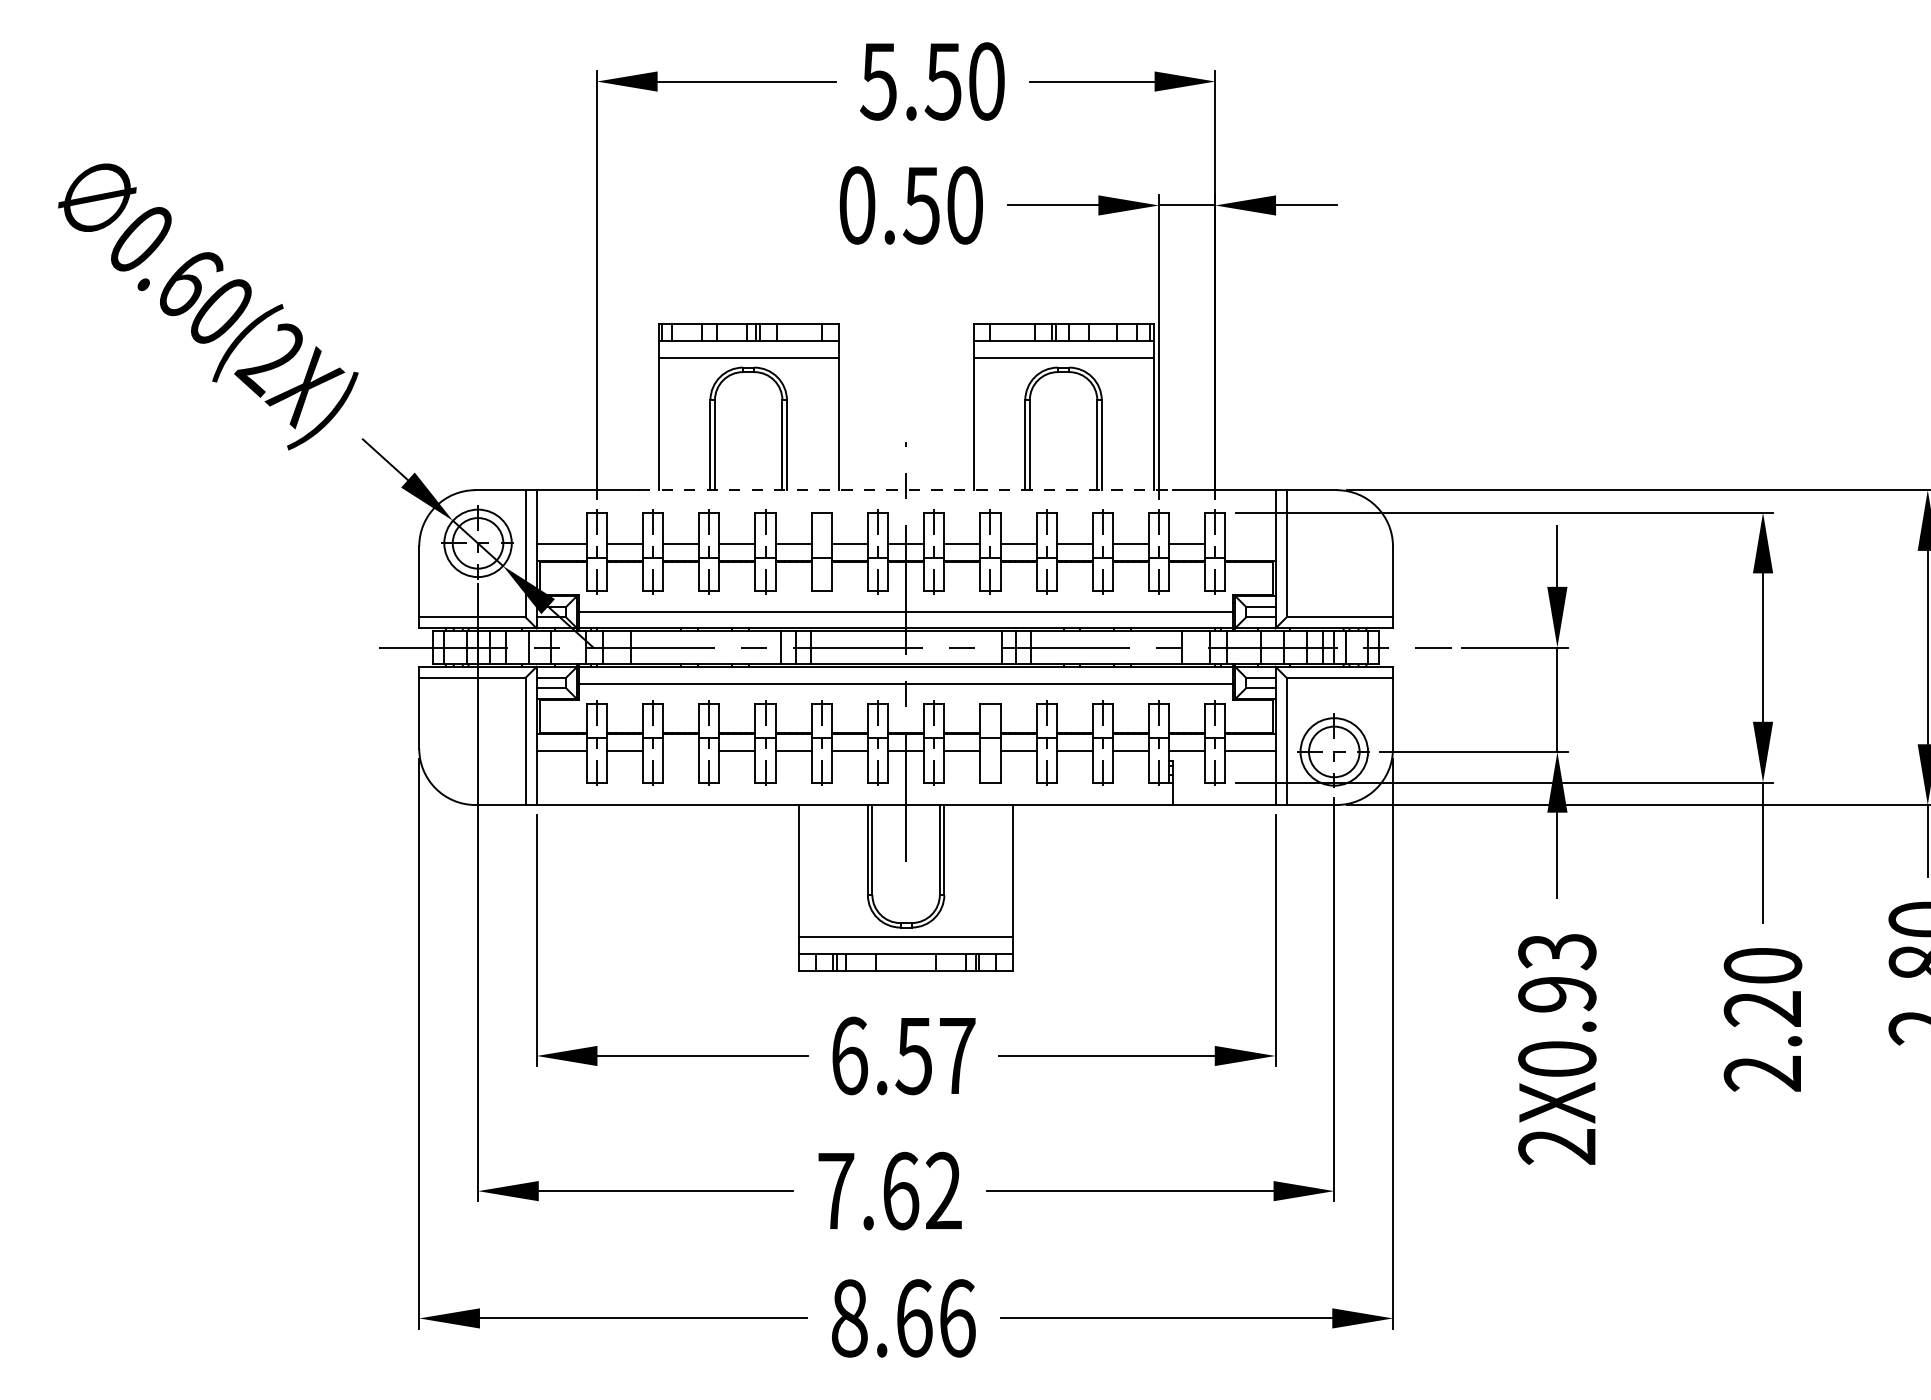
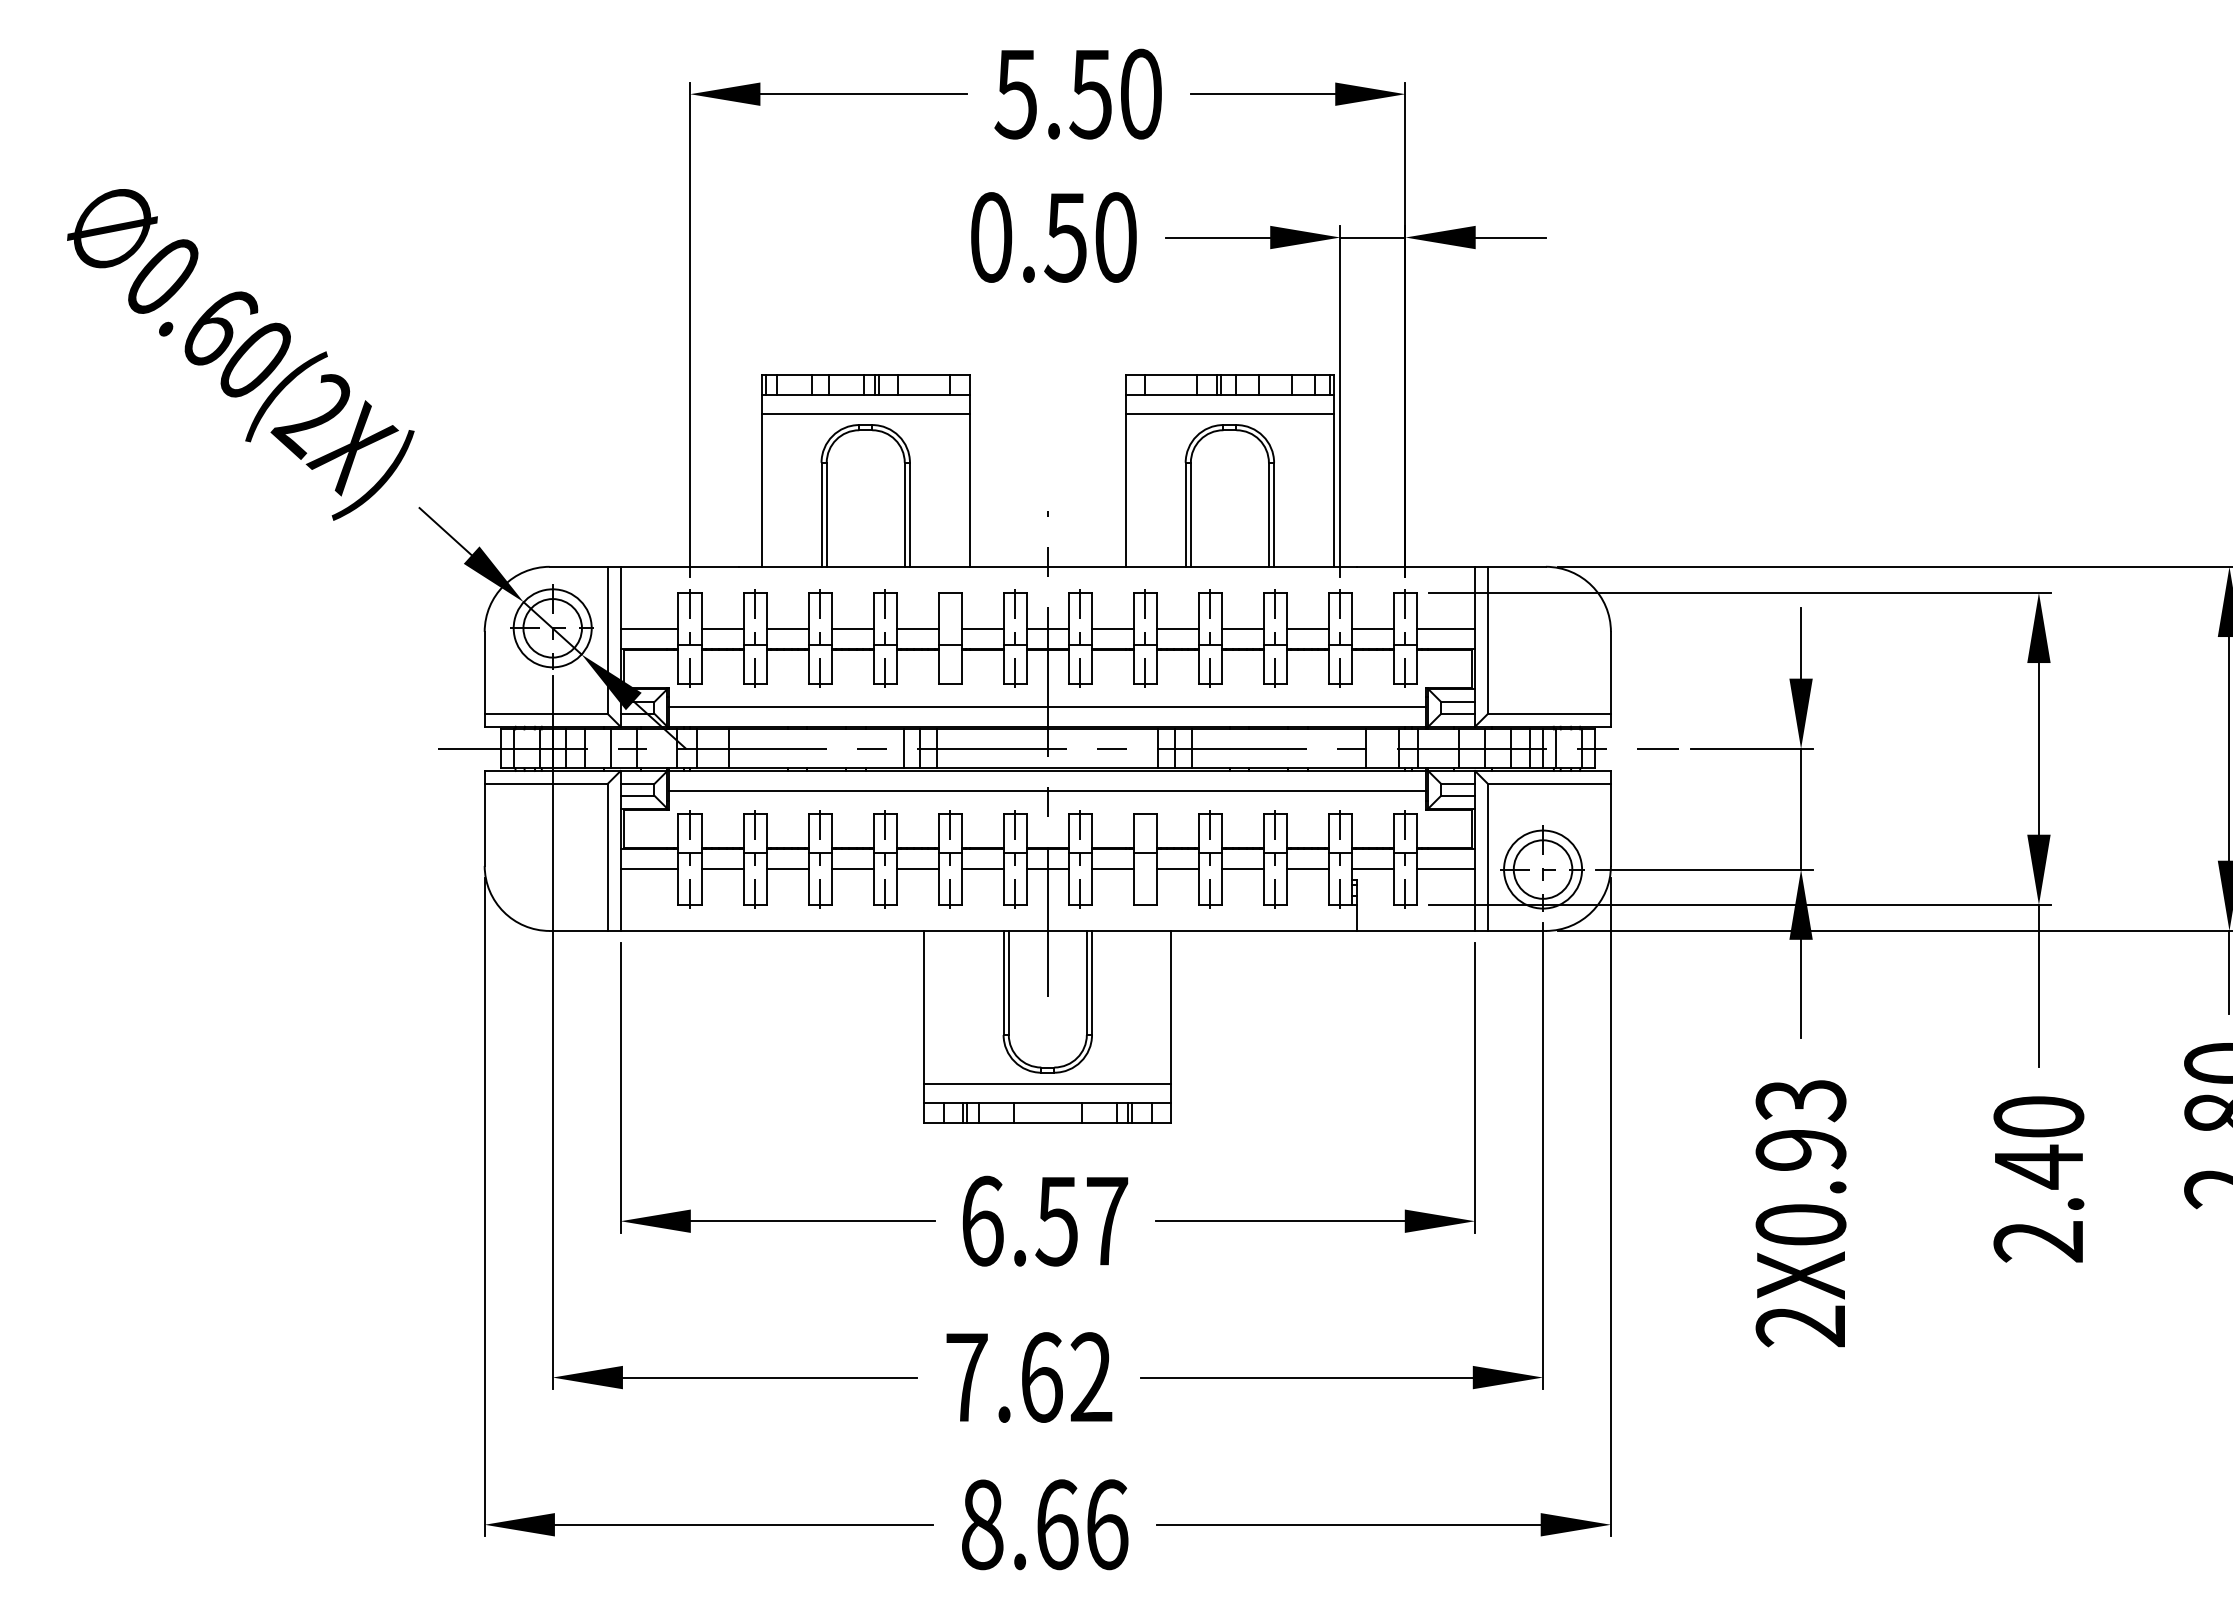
line: (905, 489) -> (1047, 566), dashed -> solid
line: (1250, 544) -> (1446, 629), added
line: (681, 751) -> (787, 868), added
text: (1761, 1008) -> (2037, 1166), 2.20 -> 2.40

